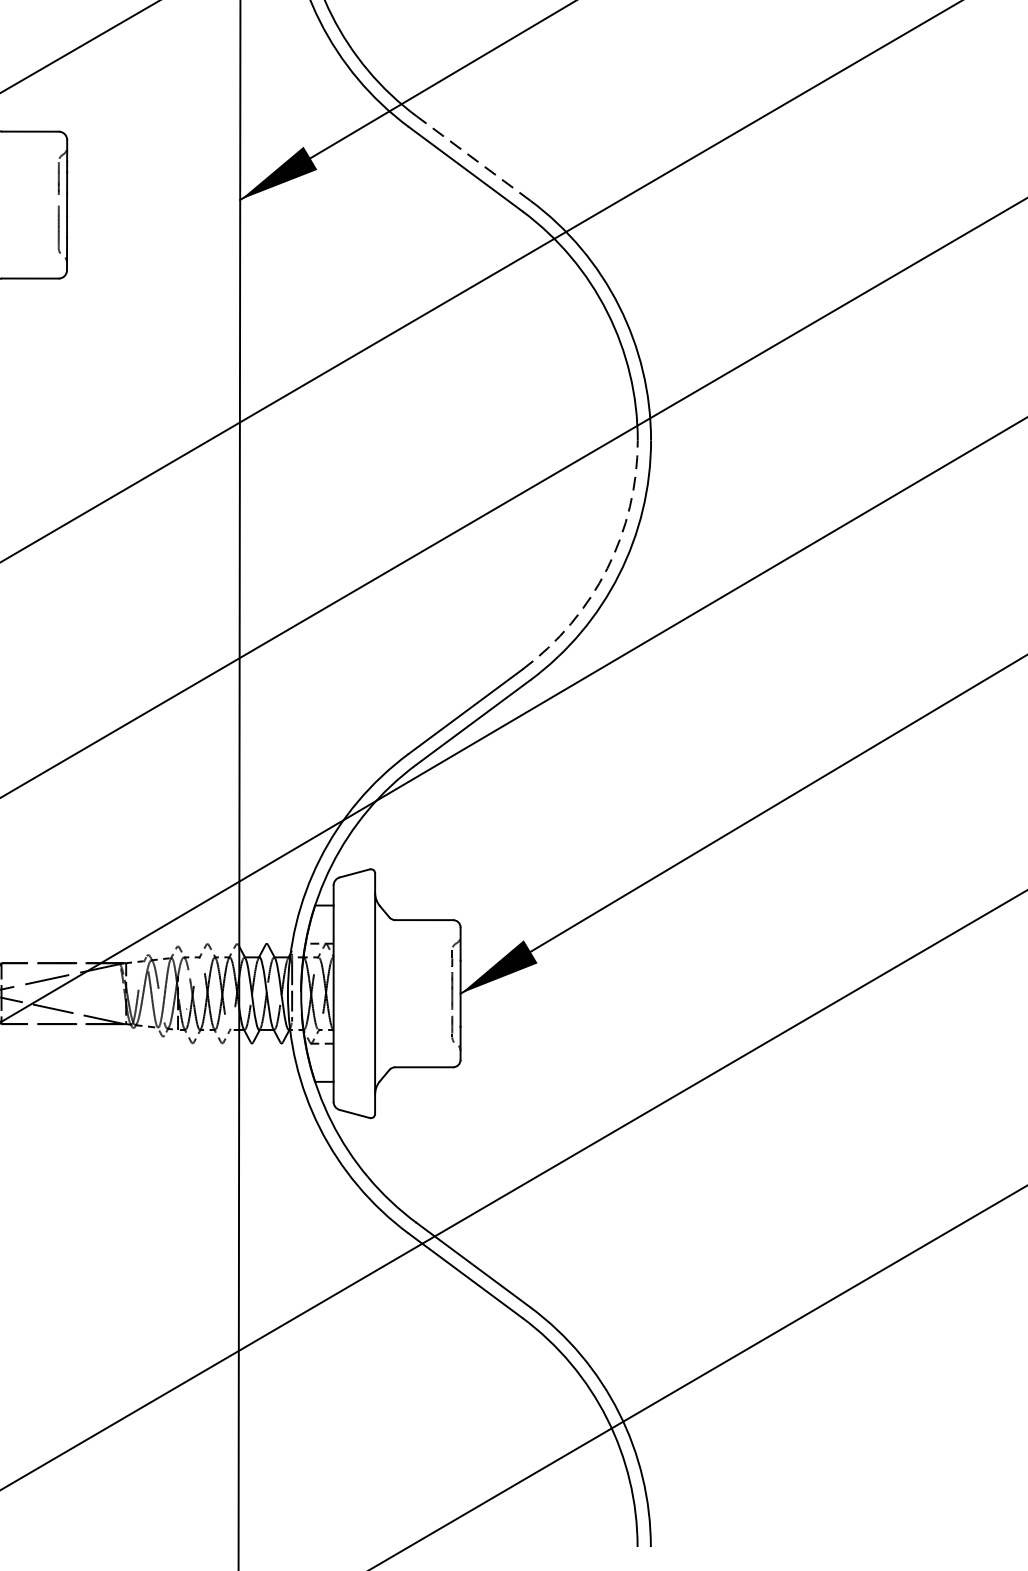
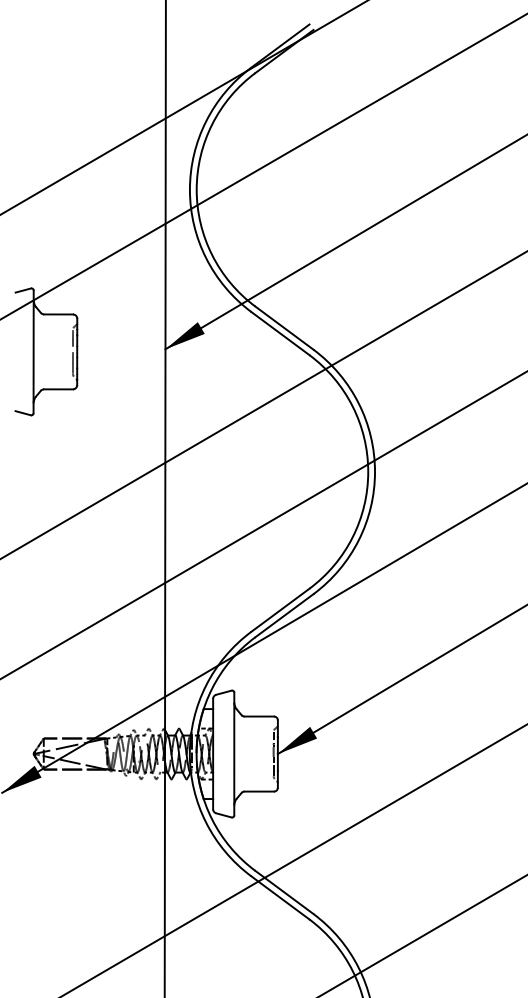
line: (473, 157) -> (284, 327), dashed -> solid
arc: (606, 569) -> (352, 537), dashed -> solid

